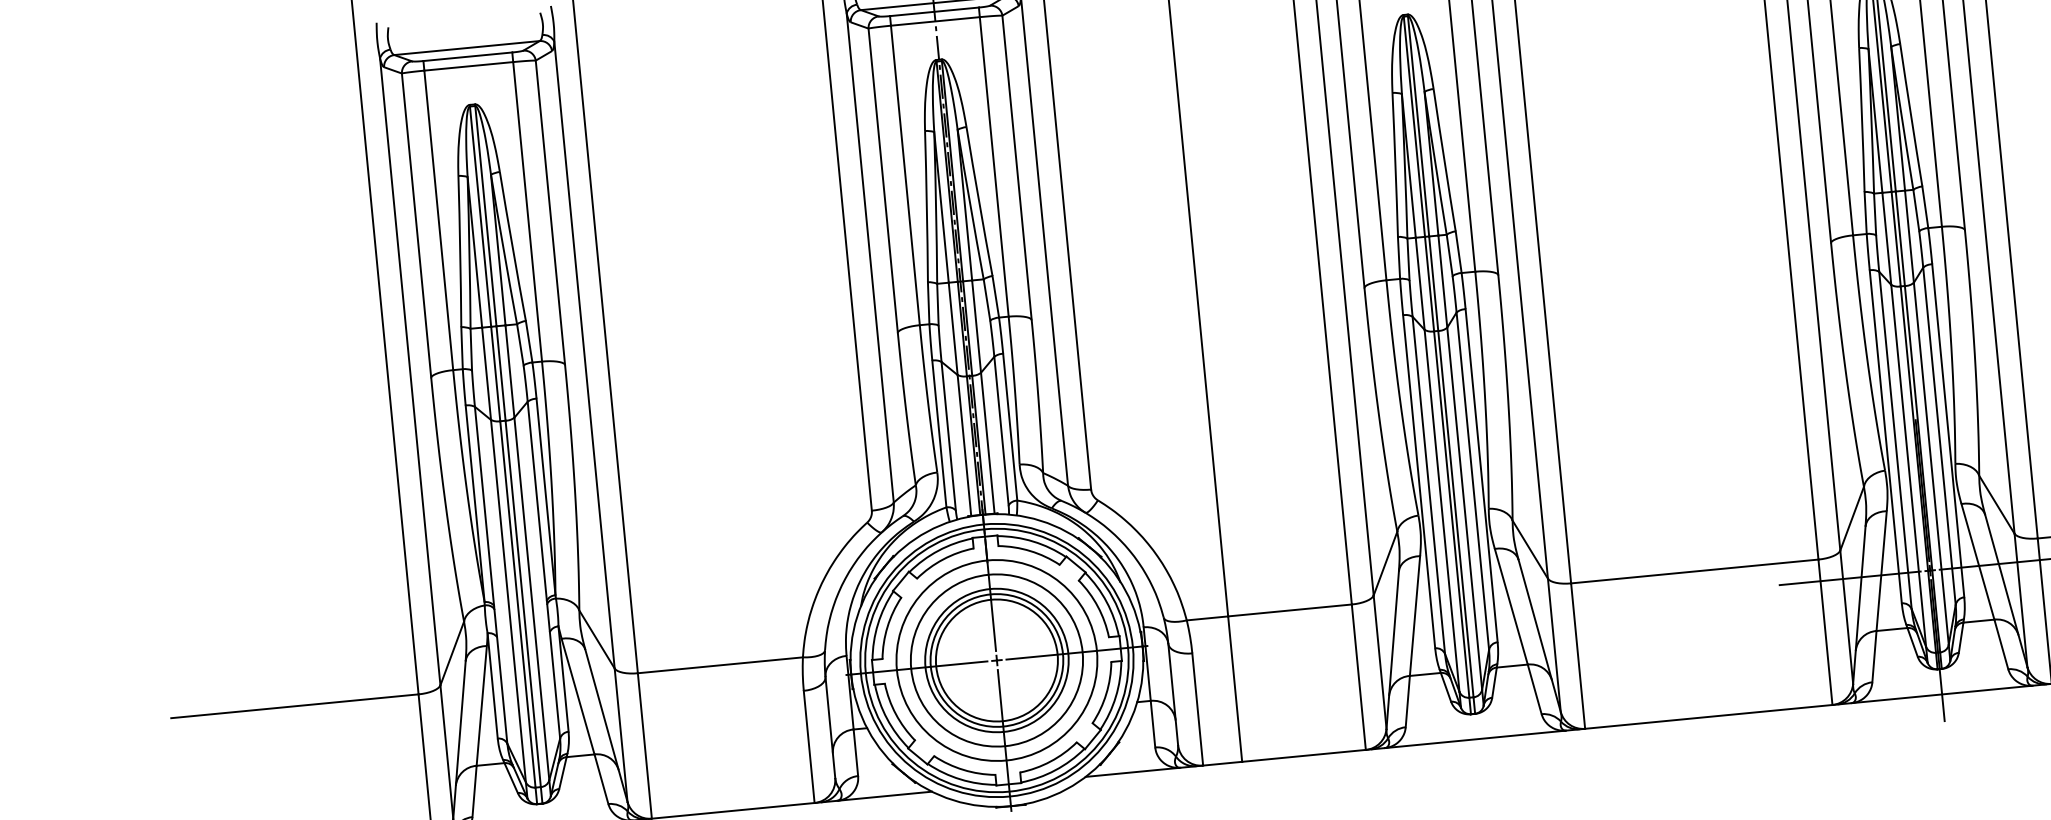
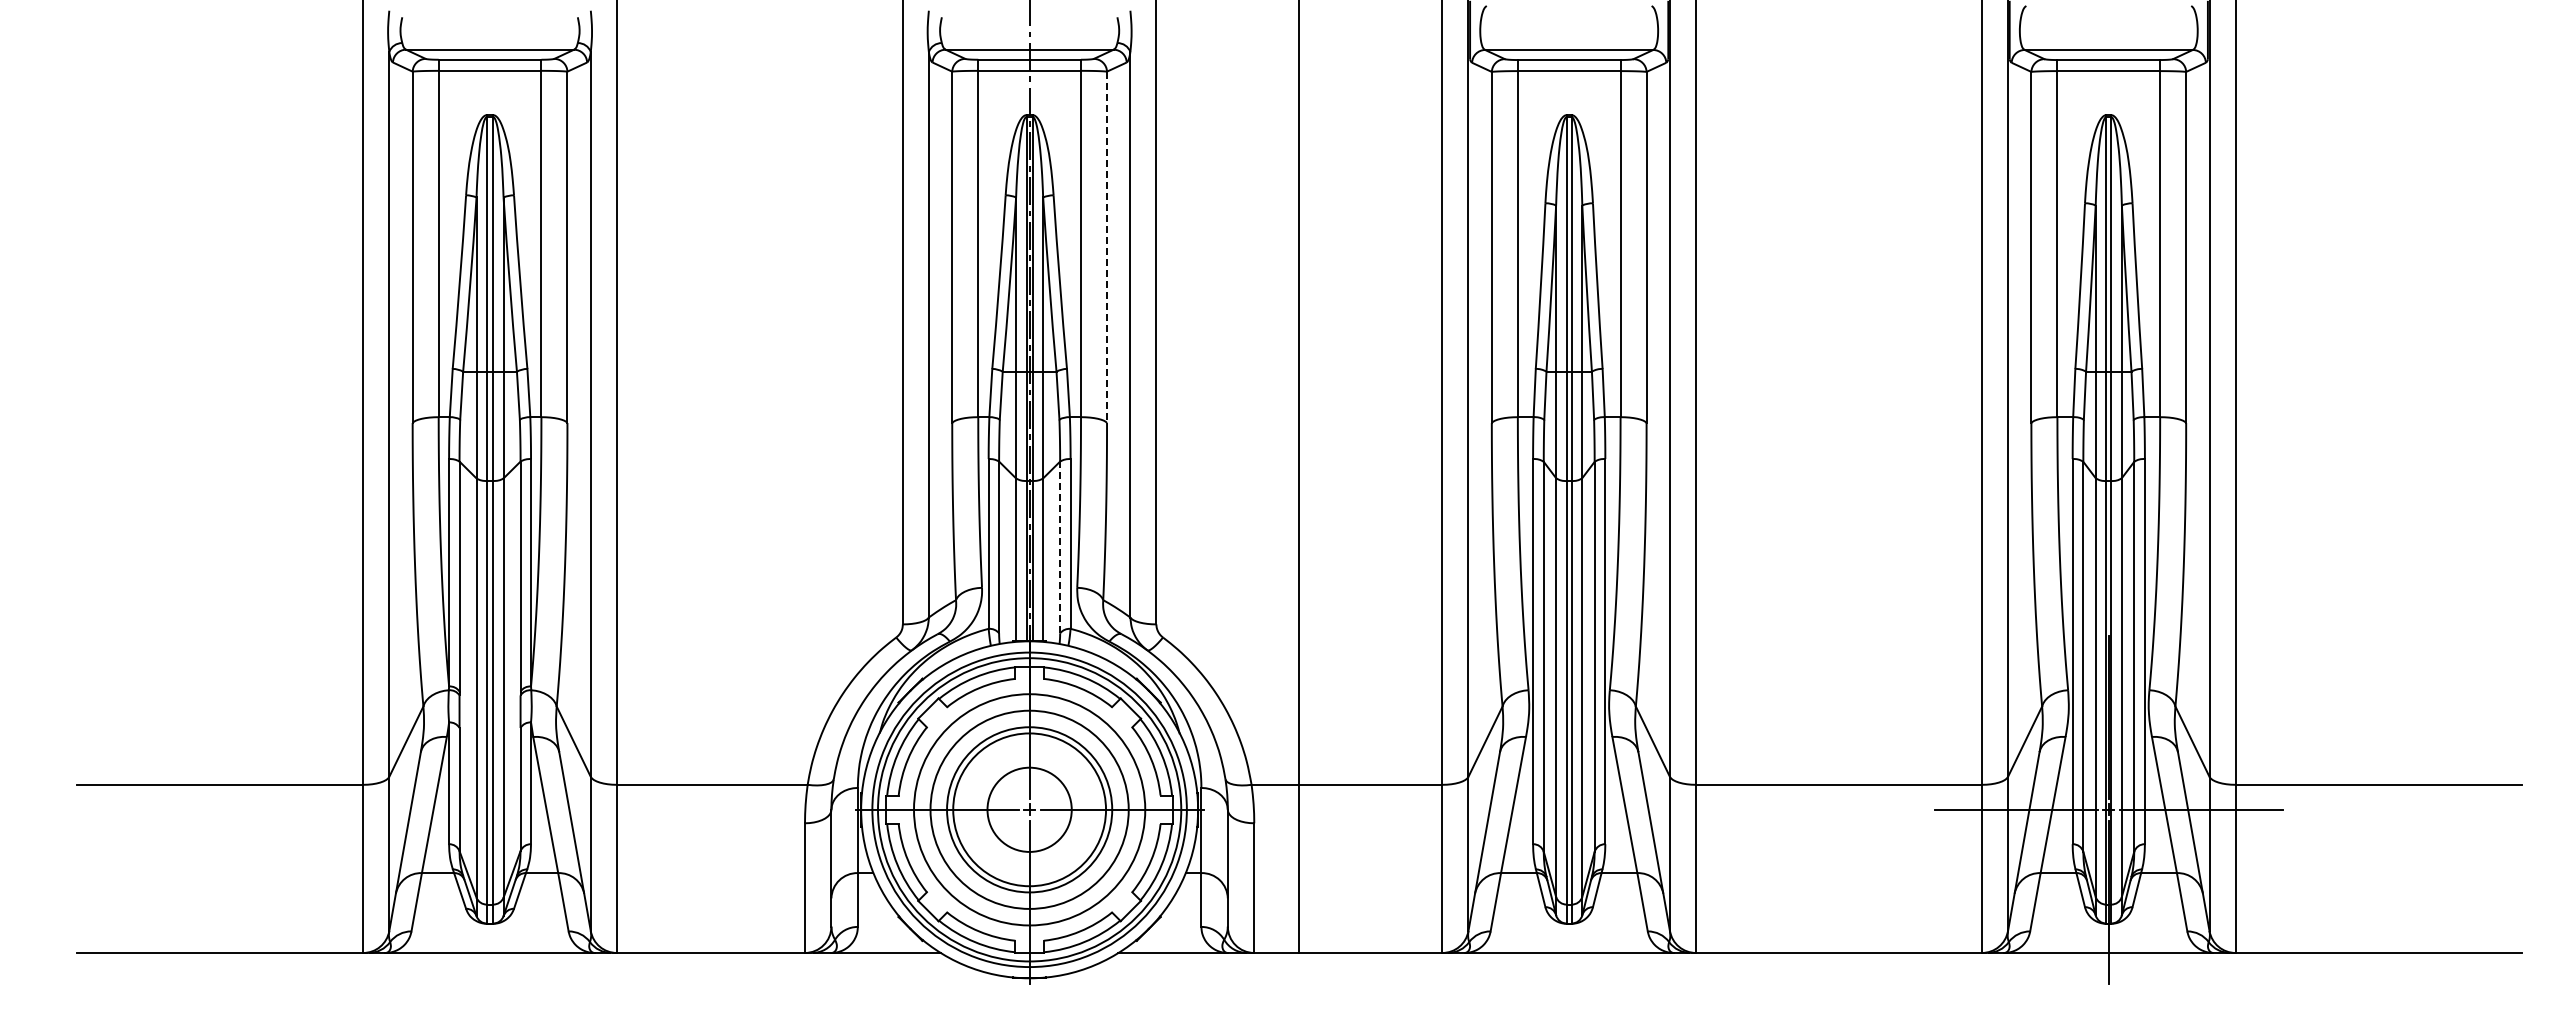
line: (1017, 167) -> (1107, 247), solid -> dashed
line: (1001, 431) -> (1060, 547), solid -> dashed
circle: (996, 660) -> (1029, 809), size x0.6

